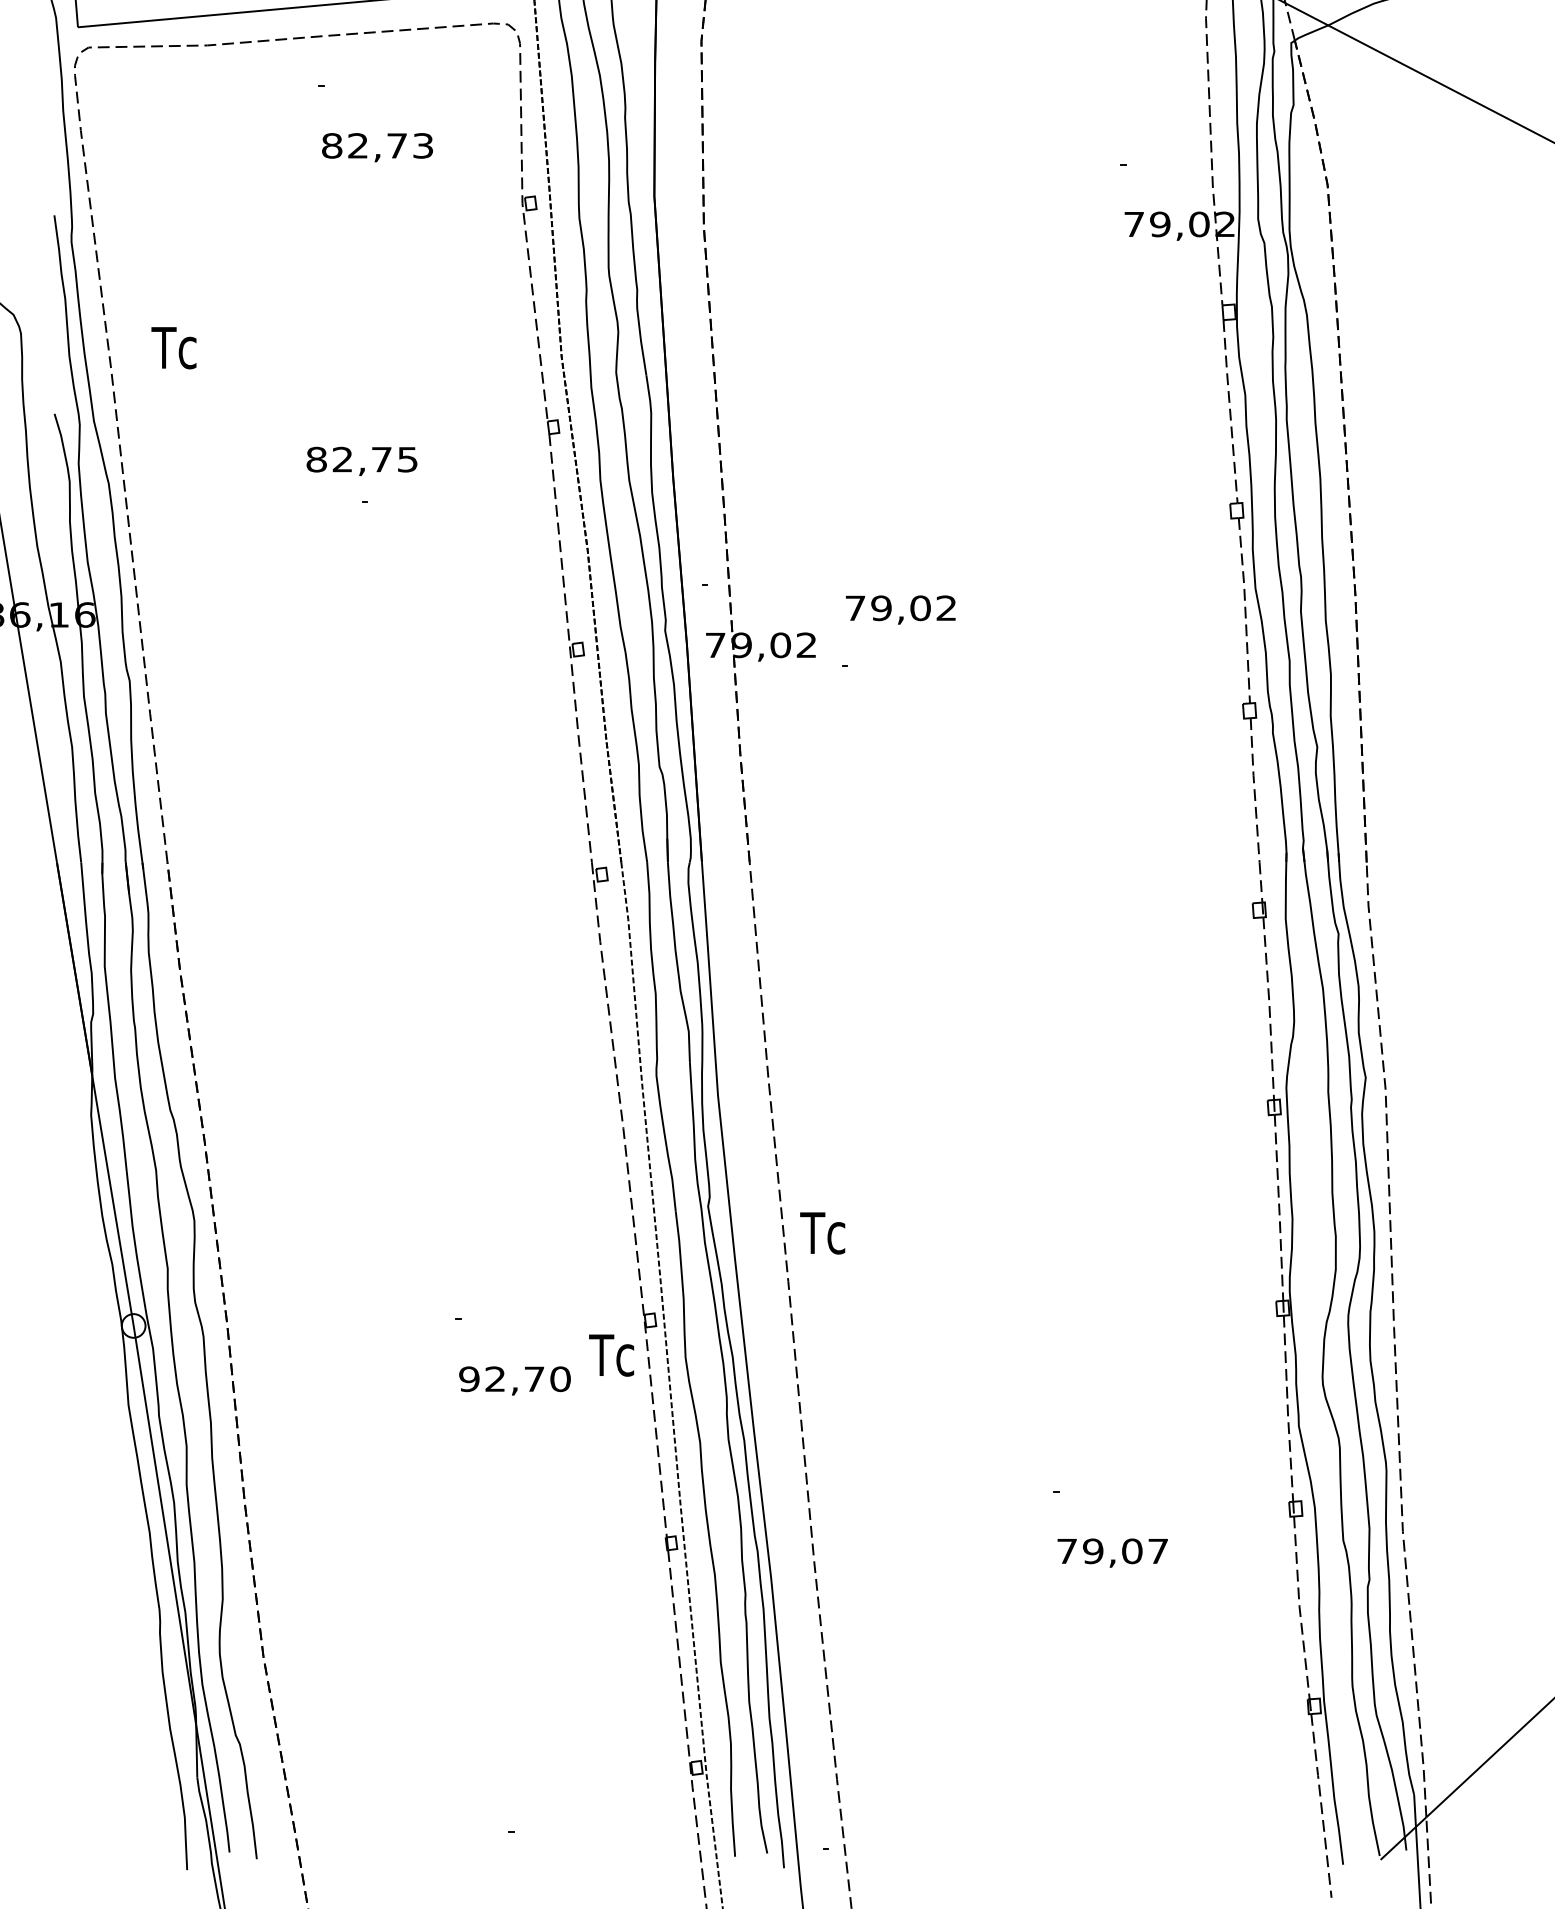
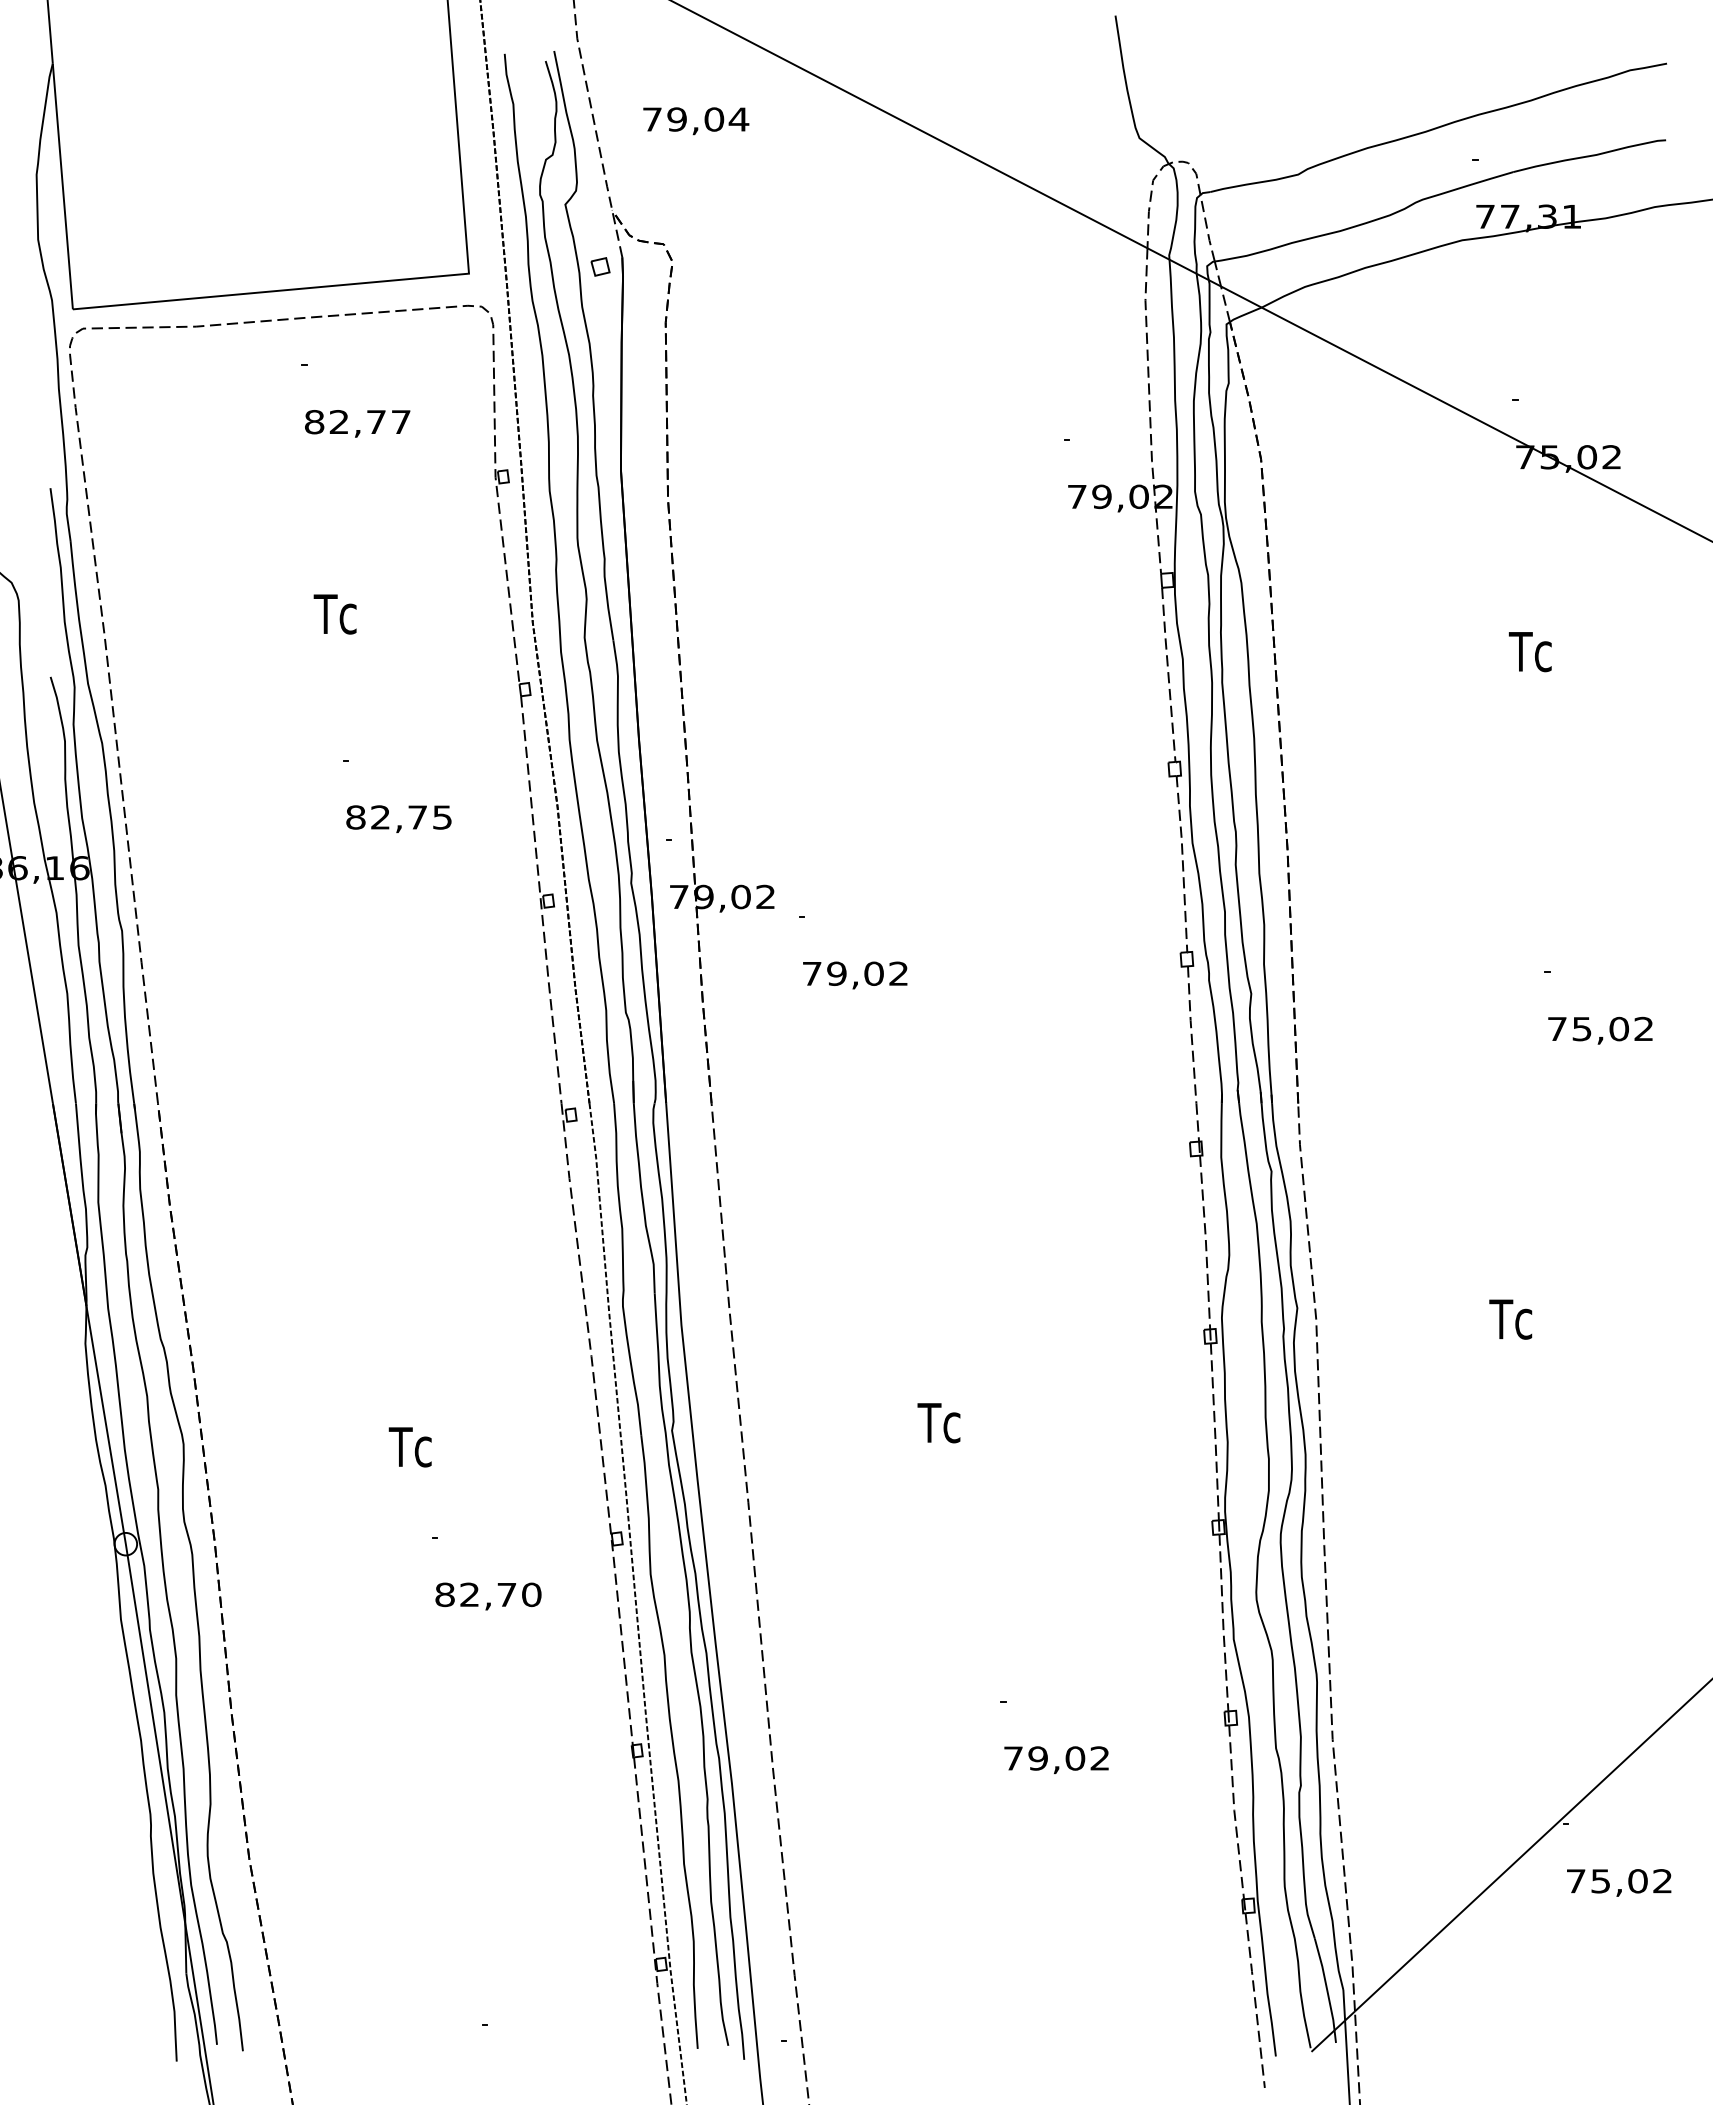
text: (422, 146) -> (400, 422), 82,73 -> 82,77
text: (173, 348) -> (334, 614), moved
text: (361, 460) -> (398, 818), moved
text: (901, 610) -> (855, 975), moved
text: (822, 1233) -> (938, 1423), moved
text: (610, 1355) -> (409, 1447), moved
text: (468, 1378) -> (444, 1594), 92,70 -> 82,70
text: (1157, 1551) -> (1099, 1758), 79,07 -> 79,02

